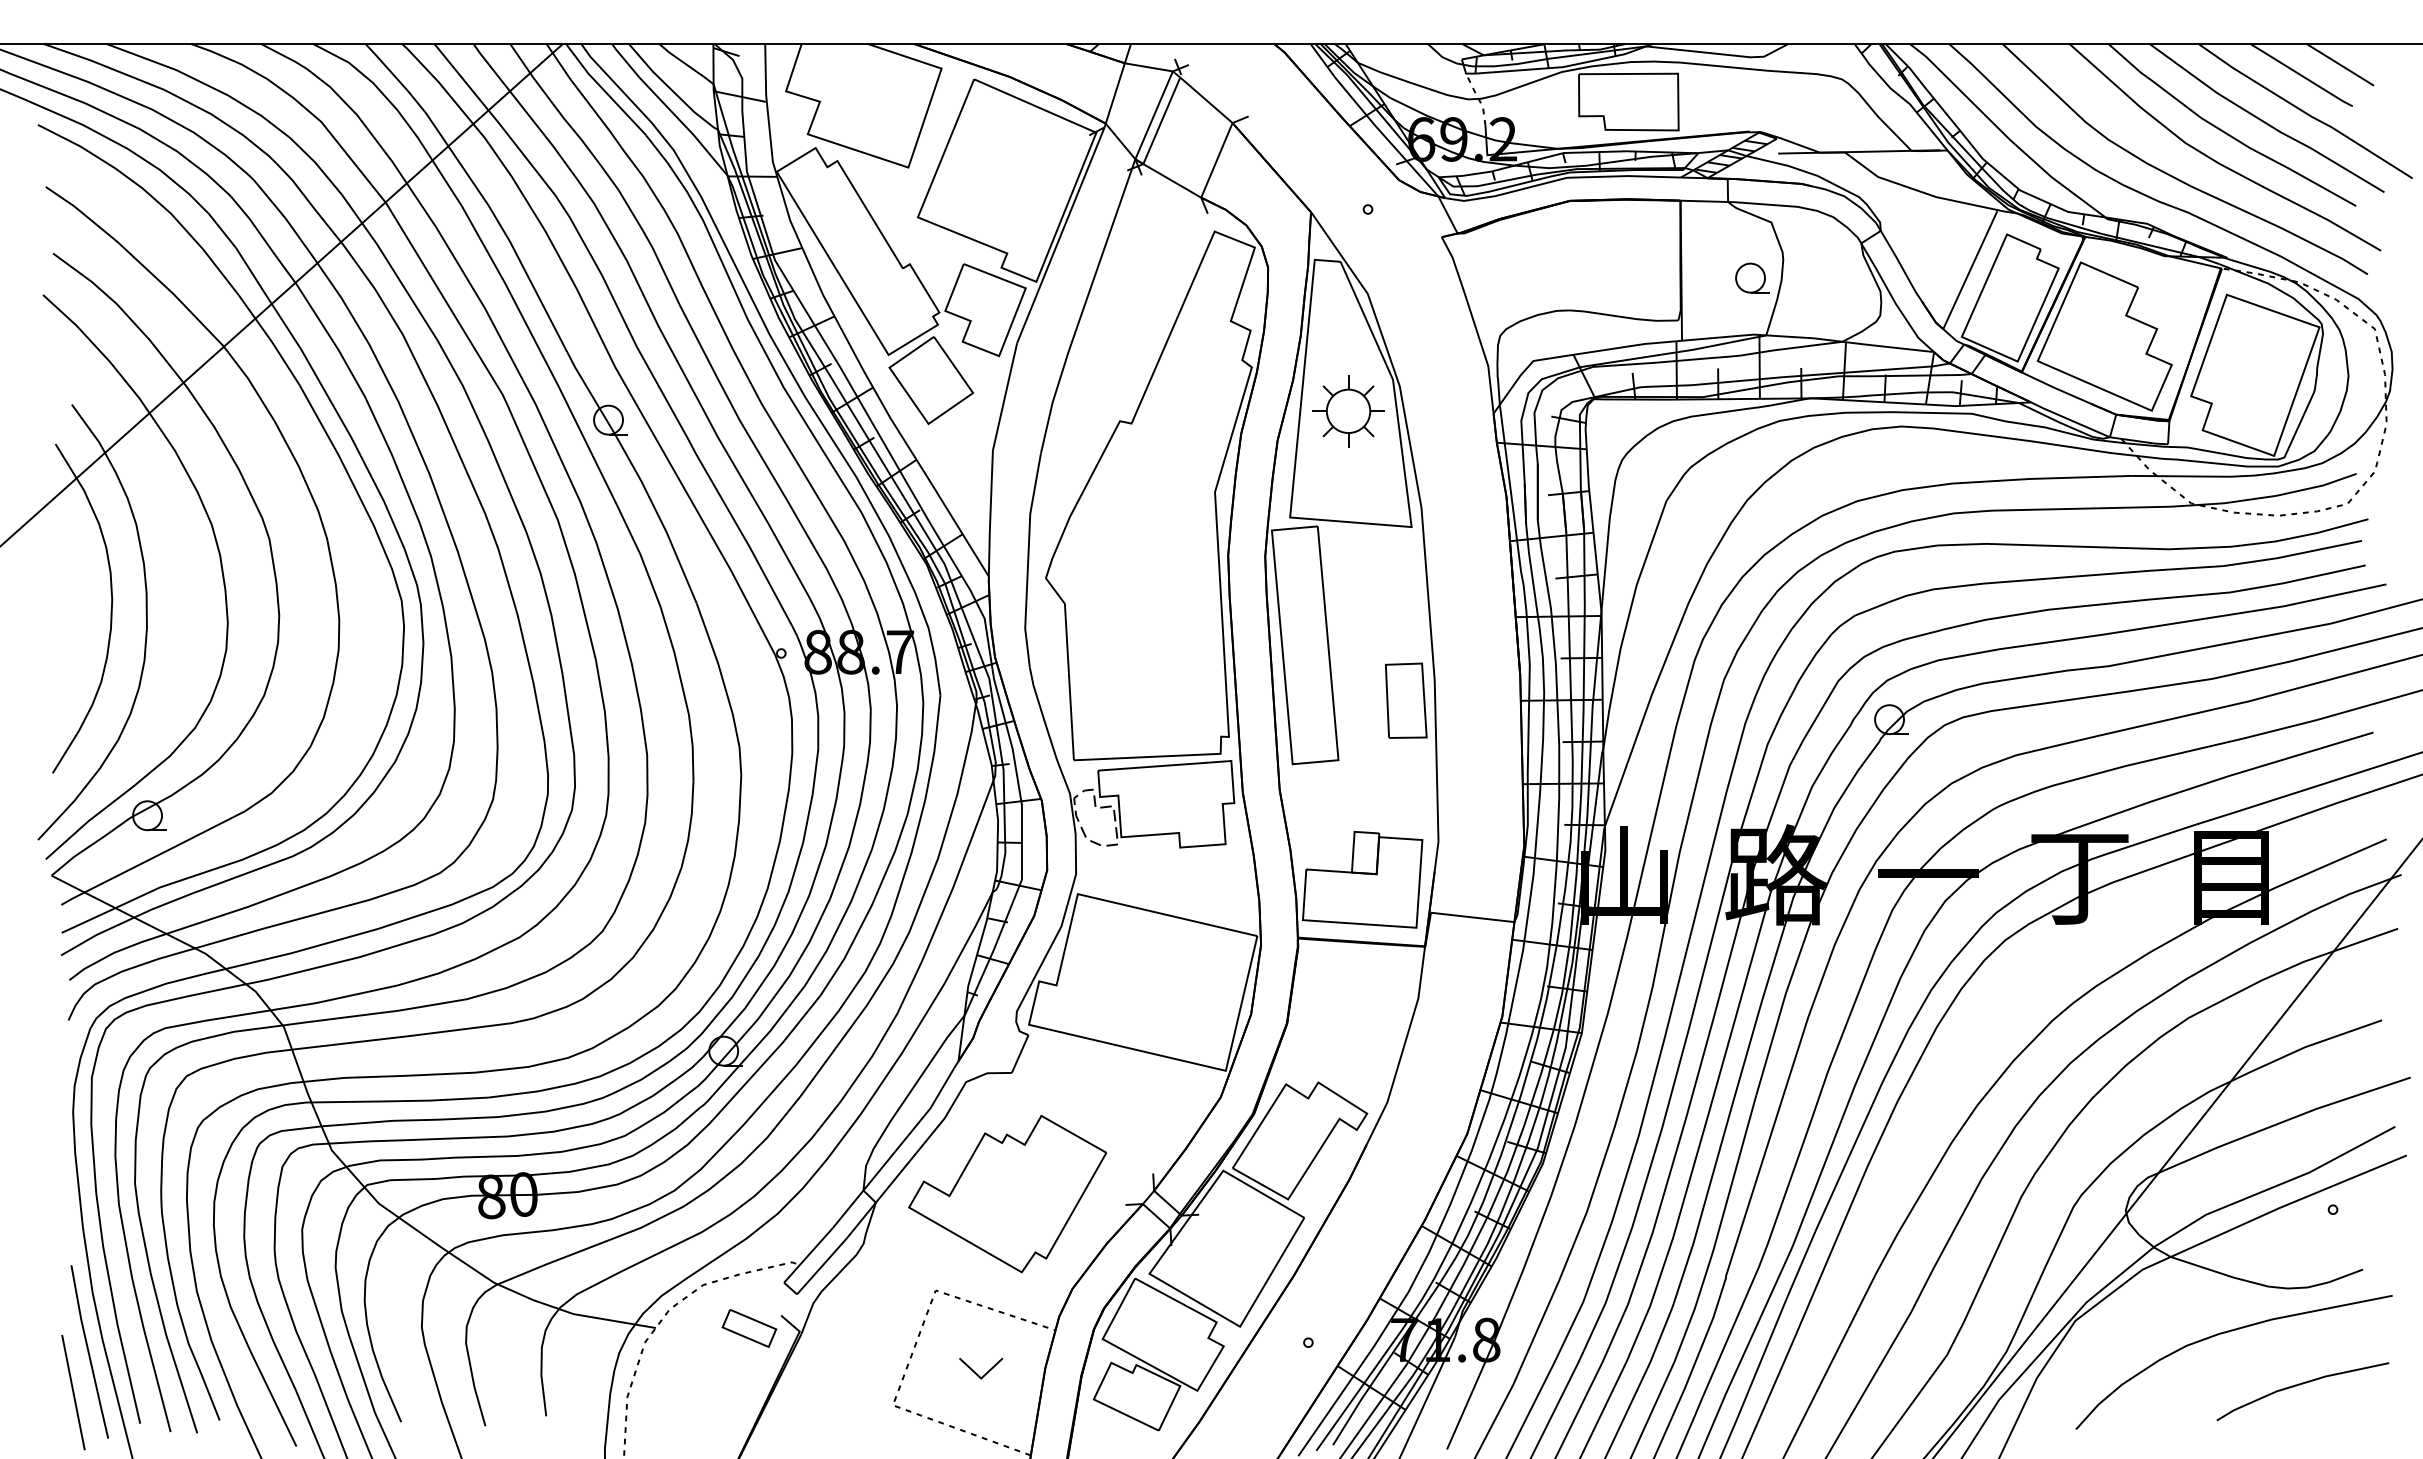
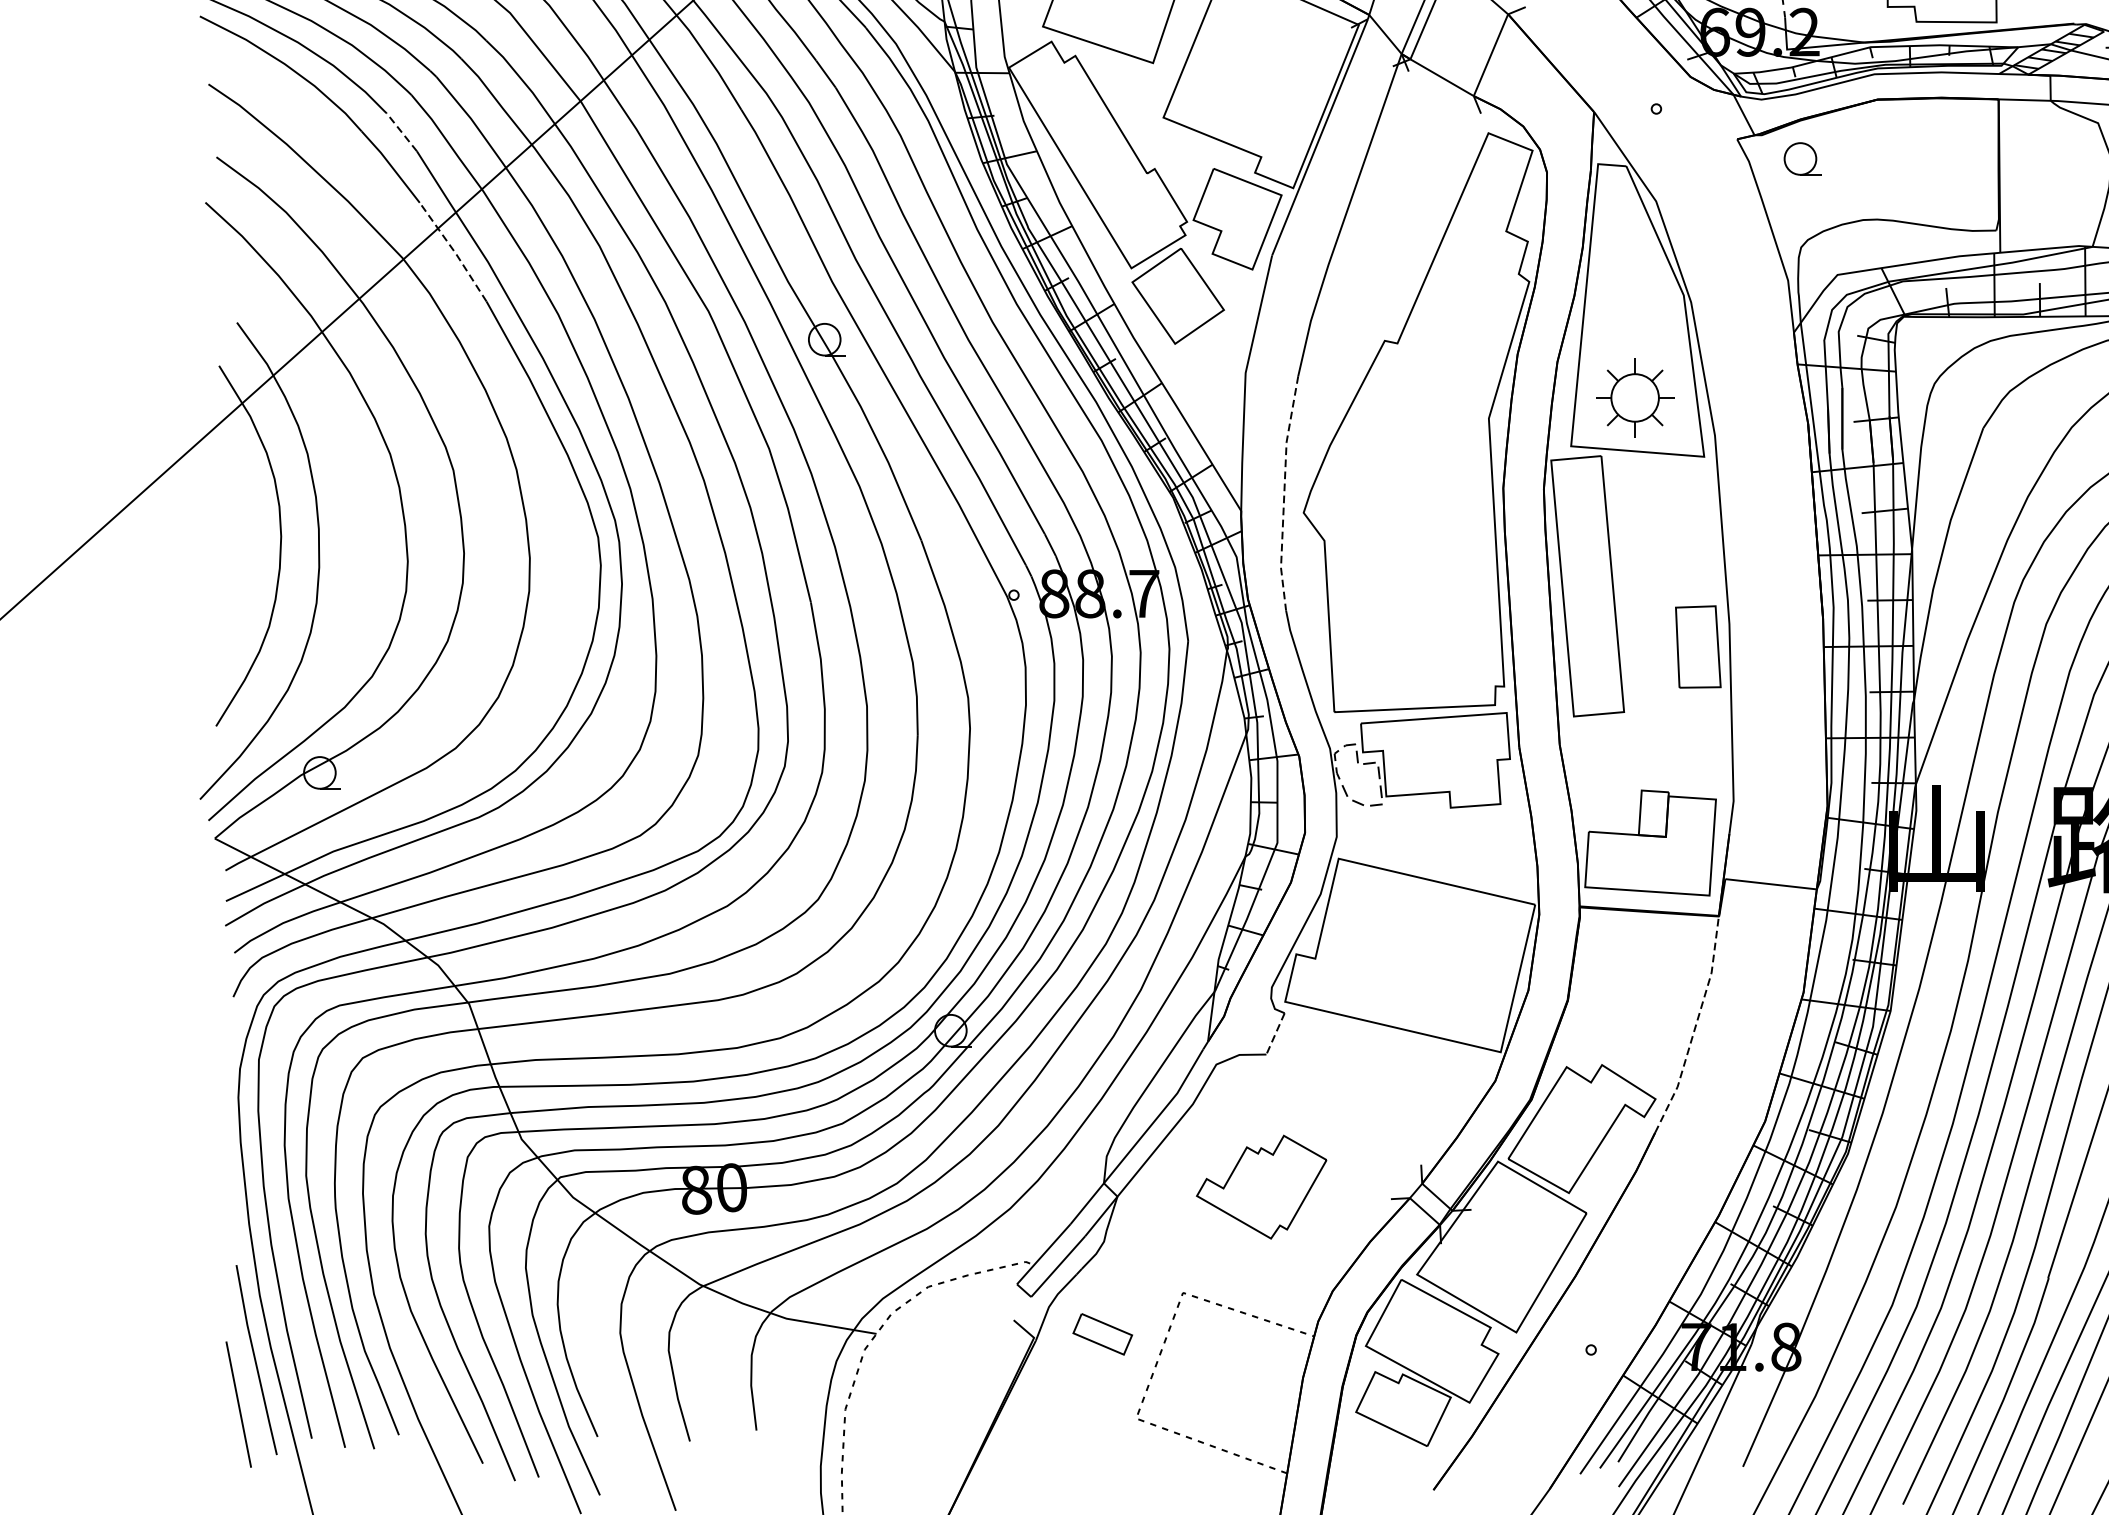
line: (222, 230) -> (401, 132), solid -> dashed
part: (1752, 277) -> (1802, 158), moved
line: (270, 339) -> (454, 251), solid -> dashed
part: (1348, 411) -> (1635, 398), moved
line: (1028, 560) -> (1284, 493), solid -> dashed
line: (1403, 1047) -> (1695, 1026), solid -> dashed
line: (1020, 1054) -> (1275, 1034), solid -> dashed
part: (1007, 1193) -> (1261, 1186), size x0.6
part: (749, 1328) -> (1102, 1334), moved
part: (976, 1372) -> (1227, 1382), removed

